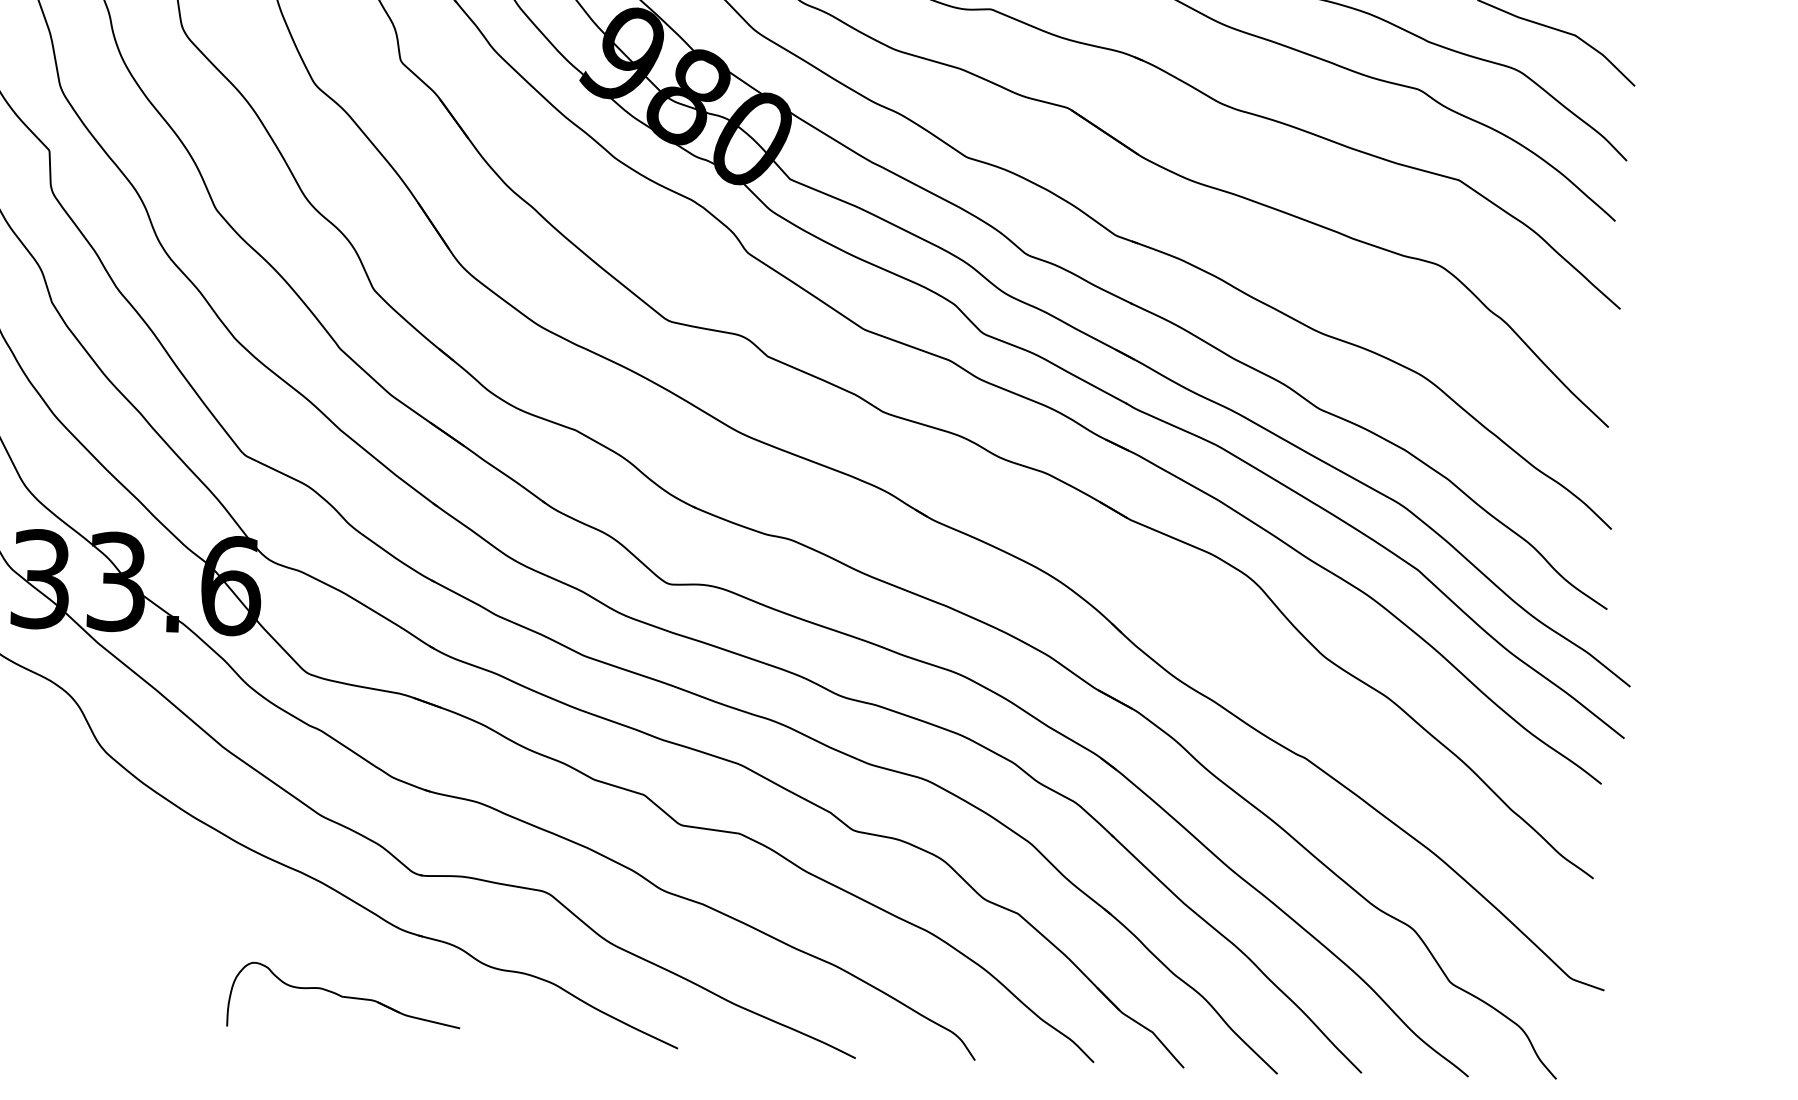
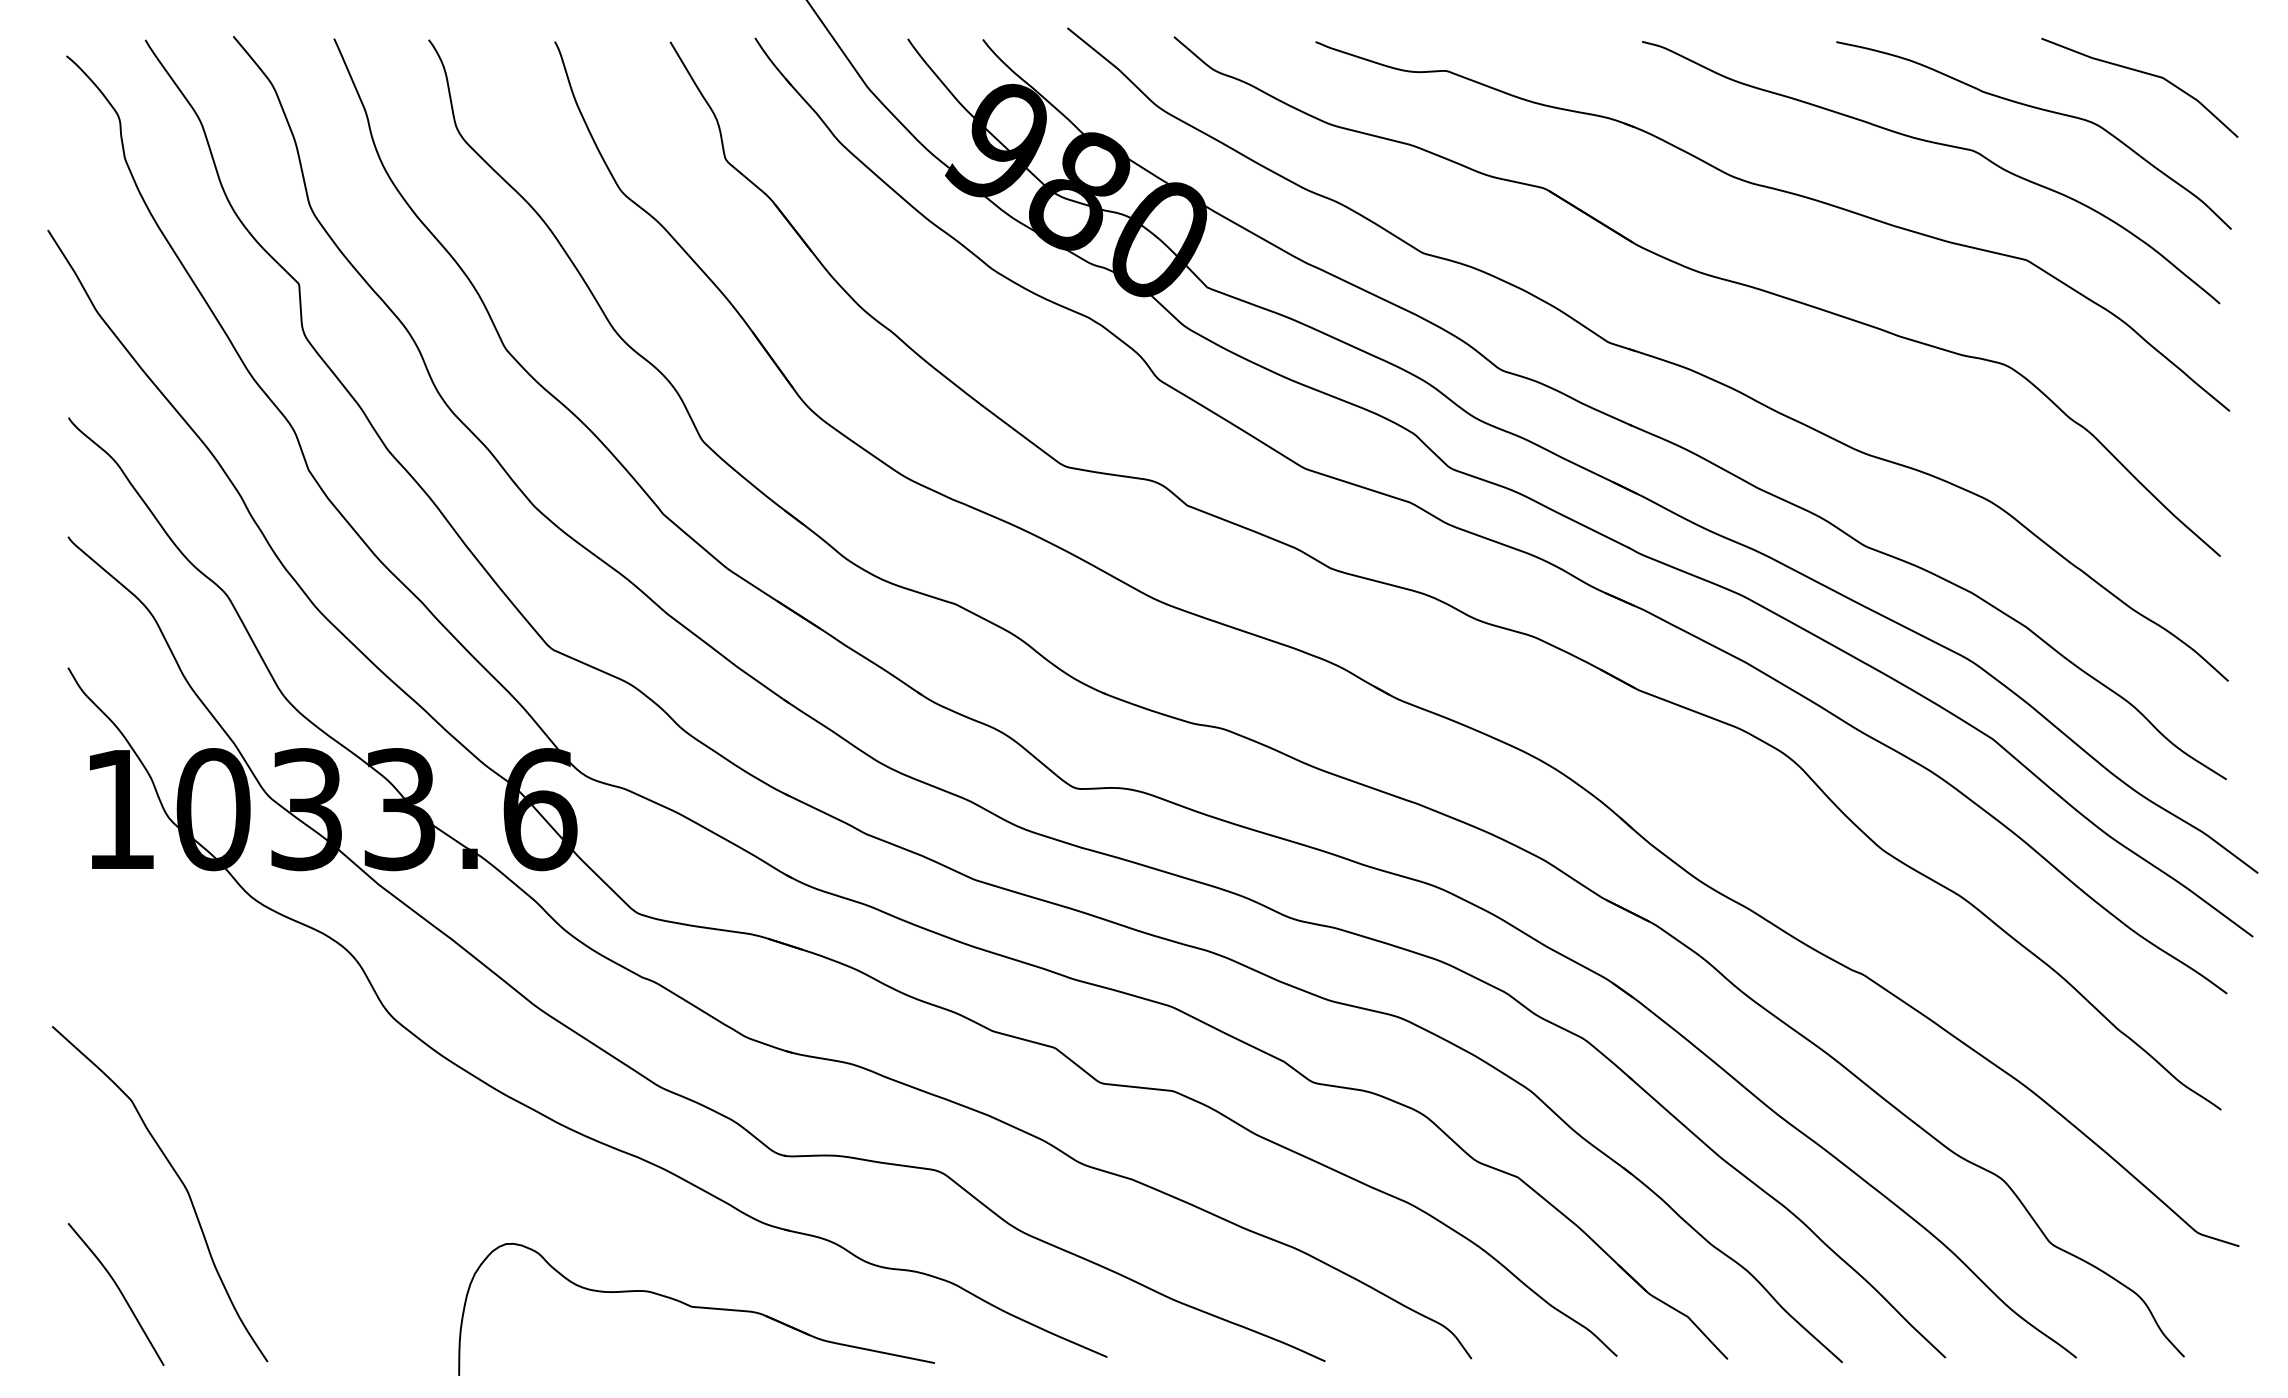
part: (344, 998) -> (696, 1309), size x1.67

